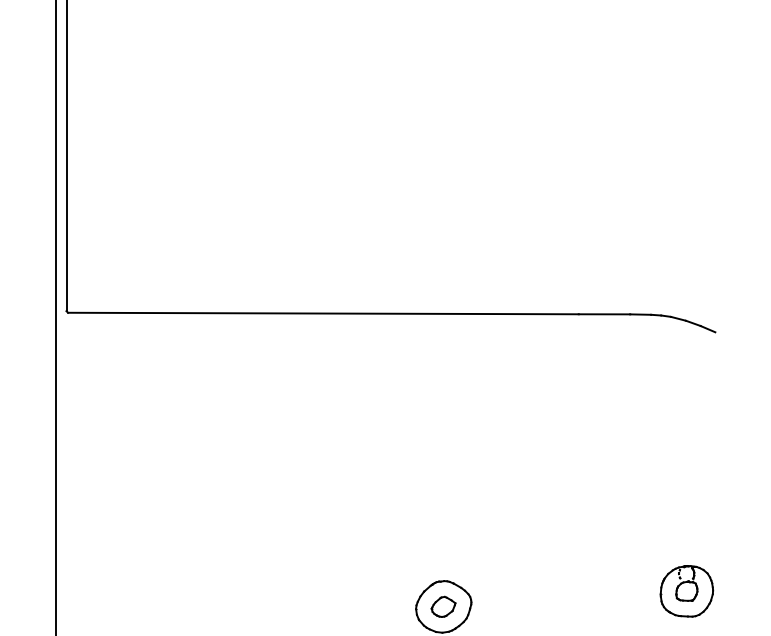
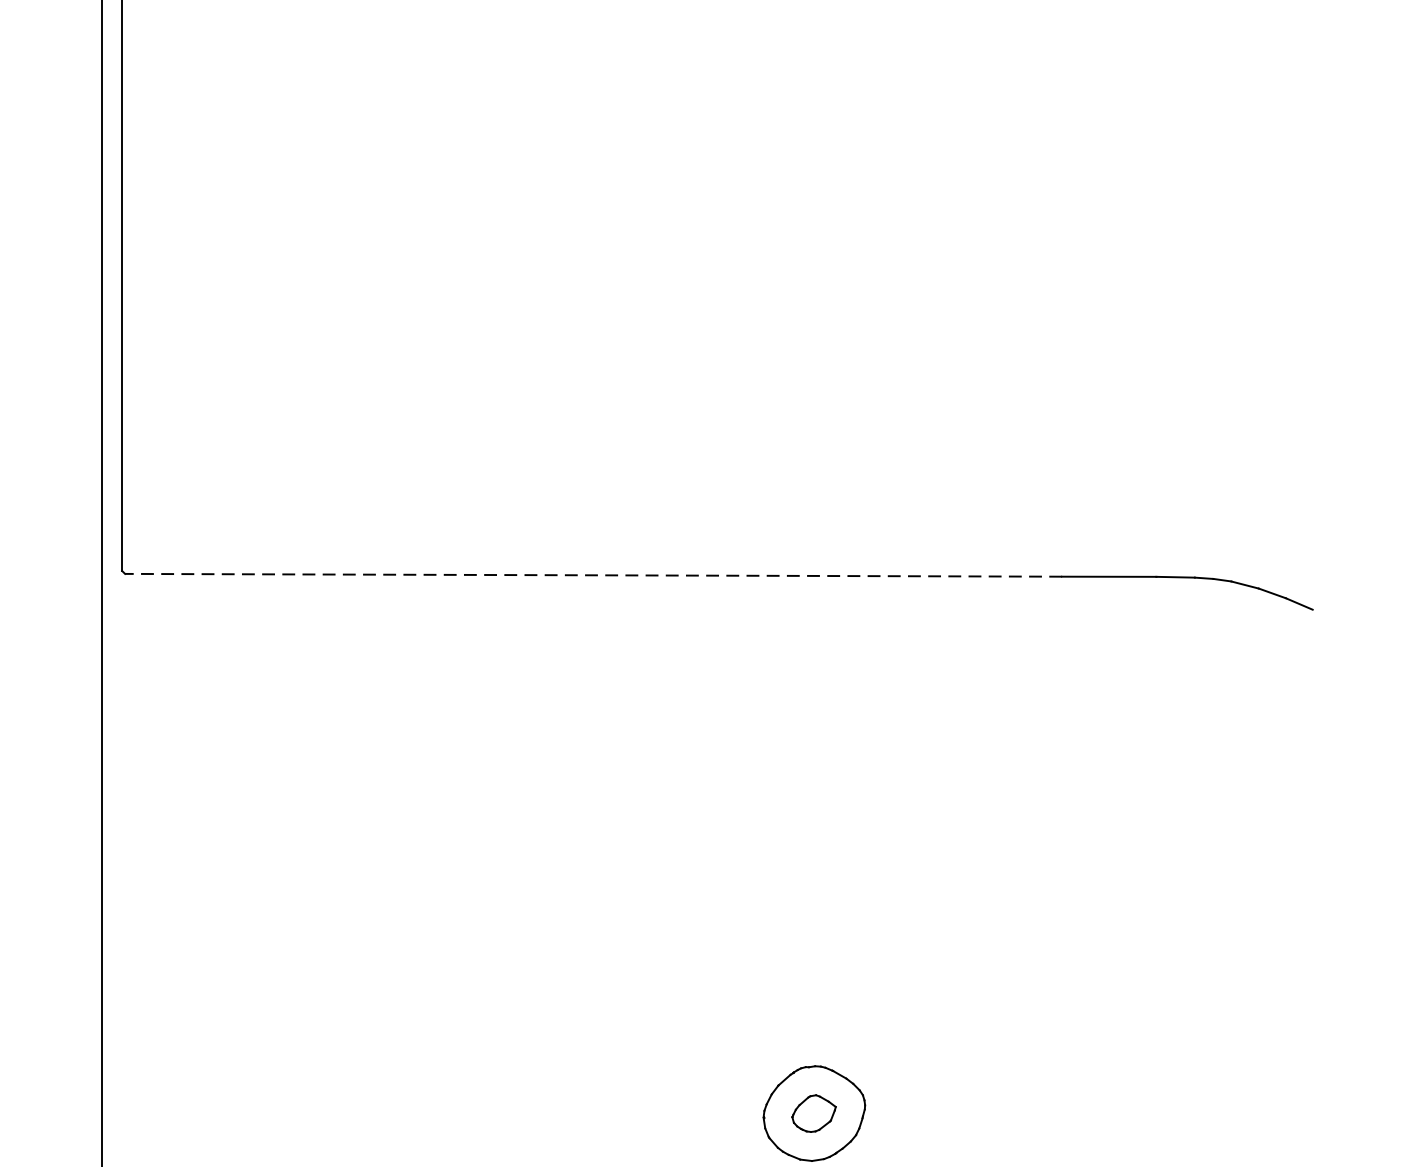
line: (322, 313) -> (591, 575), solid -> dashed
part: (686, 591) -> (1259, 1085), removed

